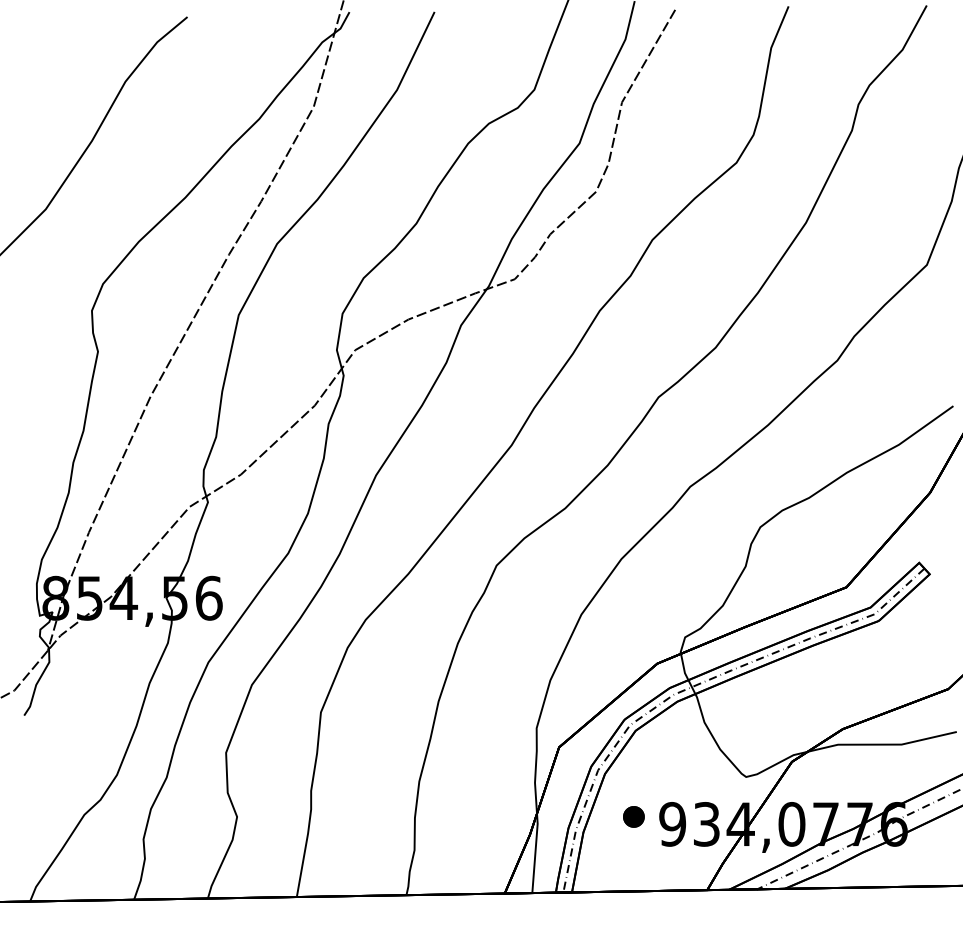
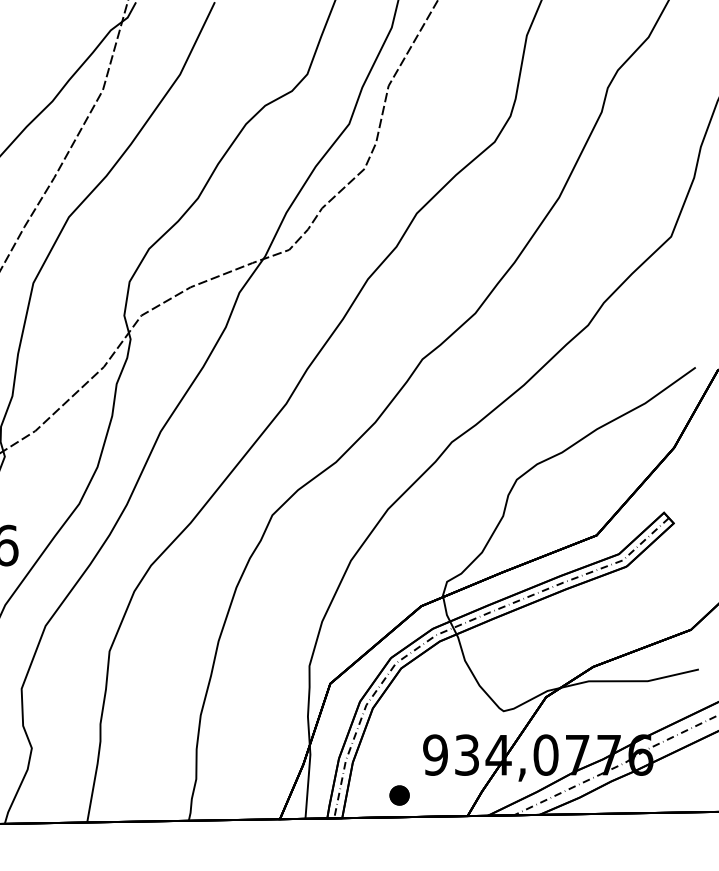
part: (633, 816) -> (399, 795), moved

